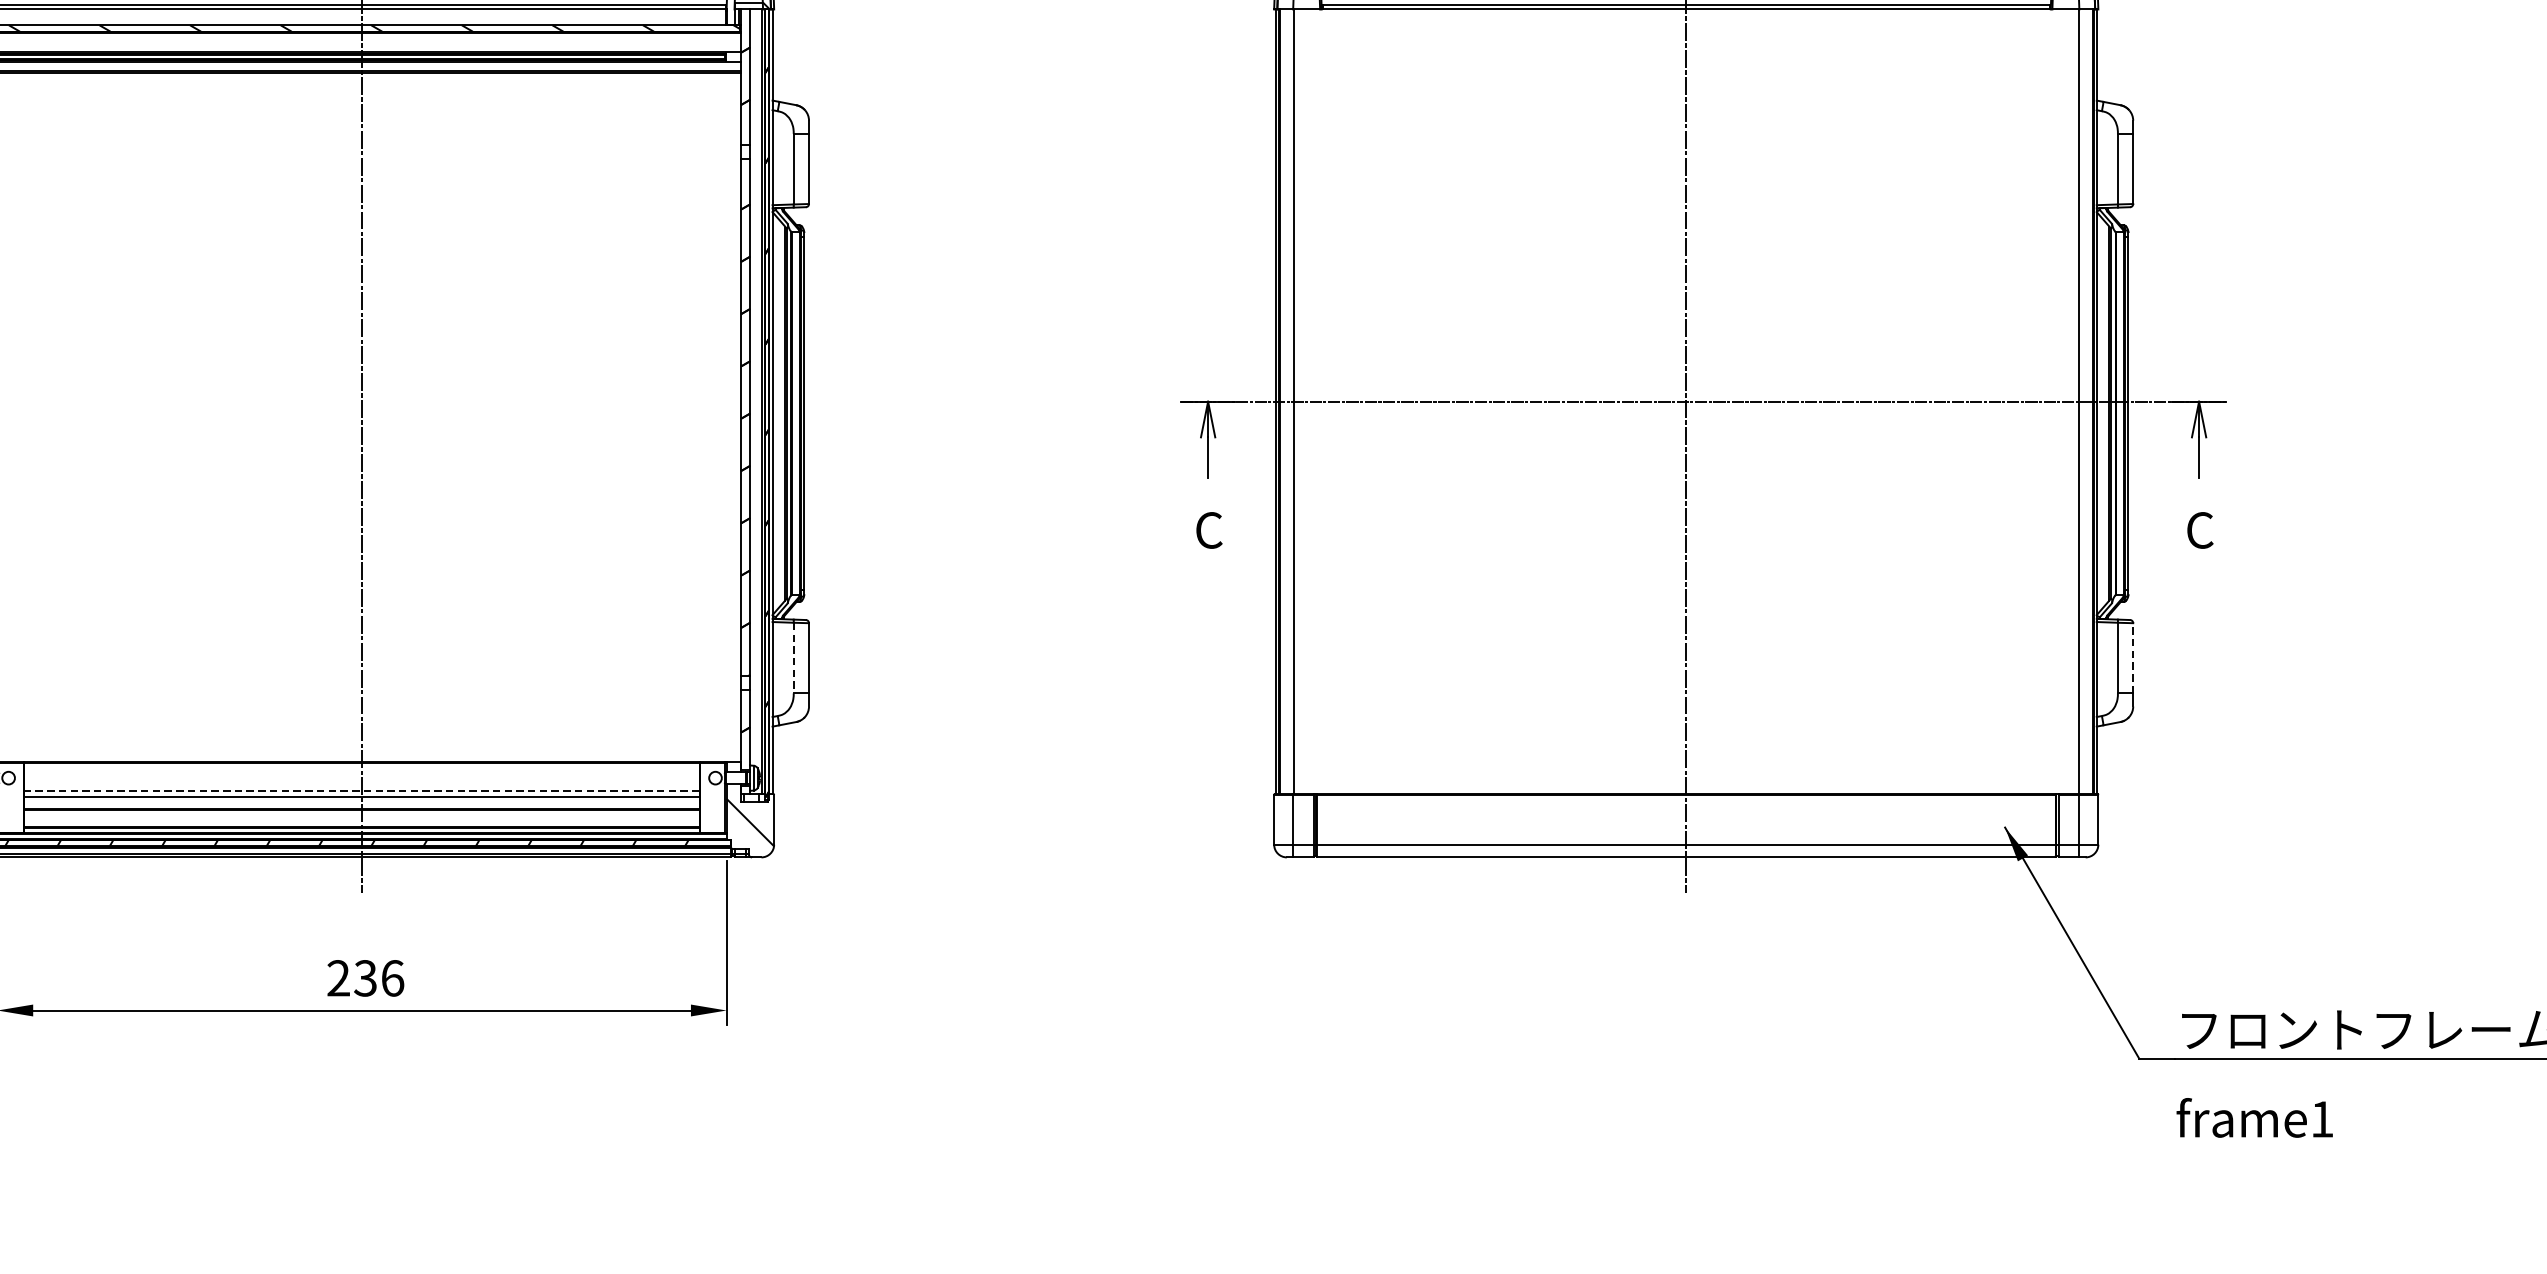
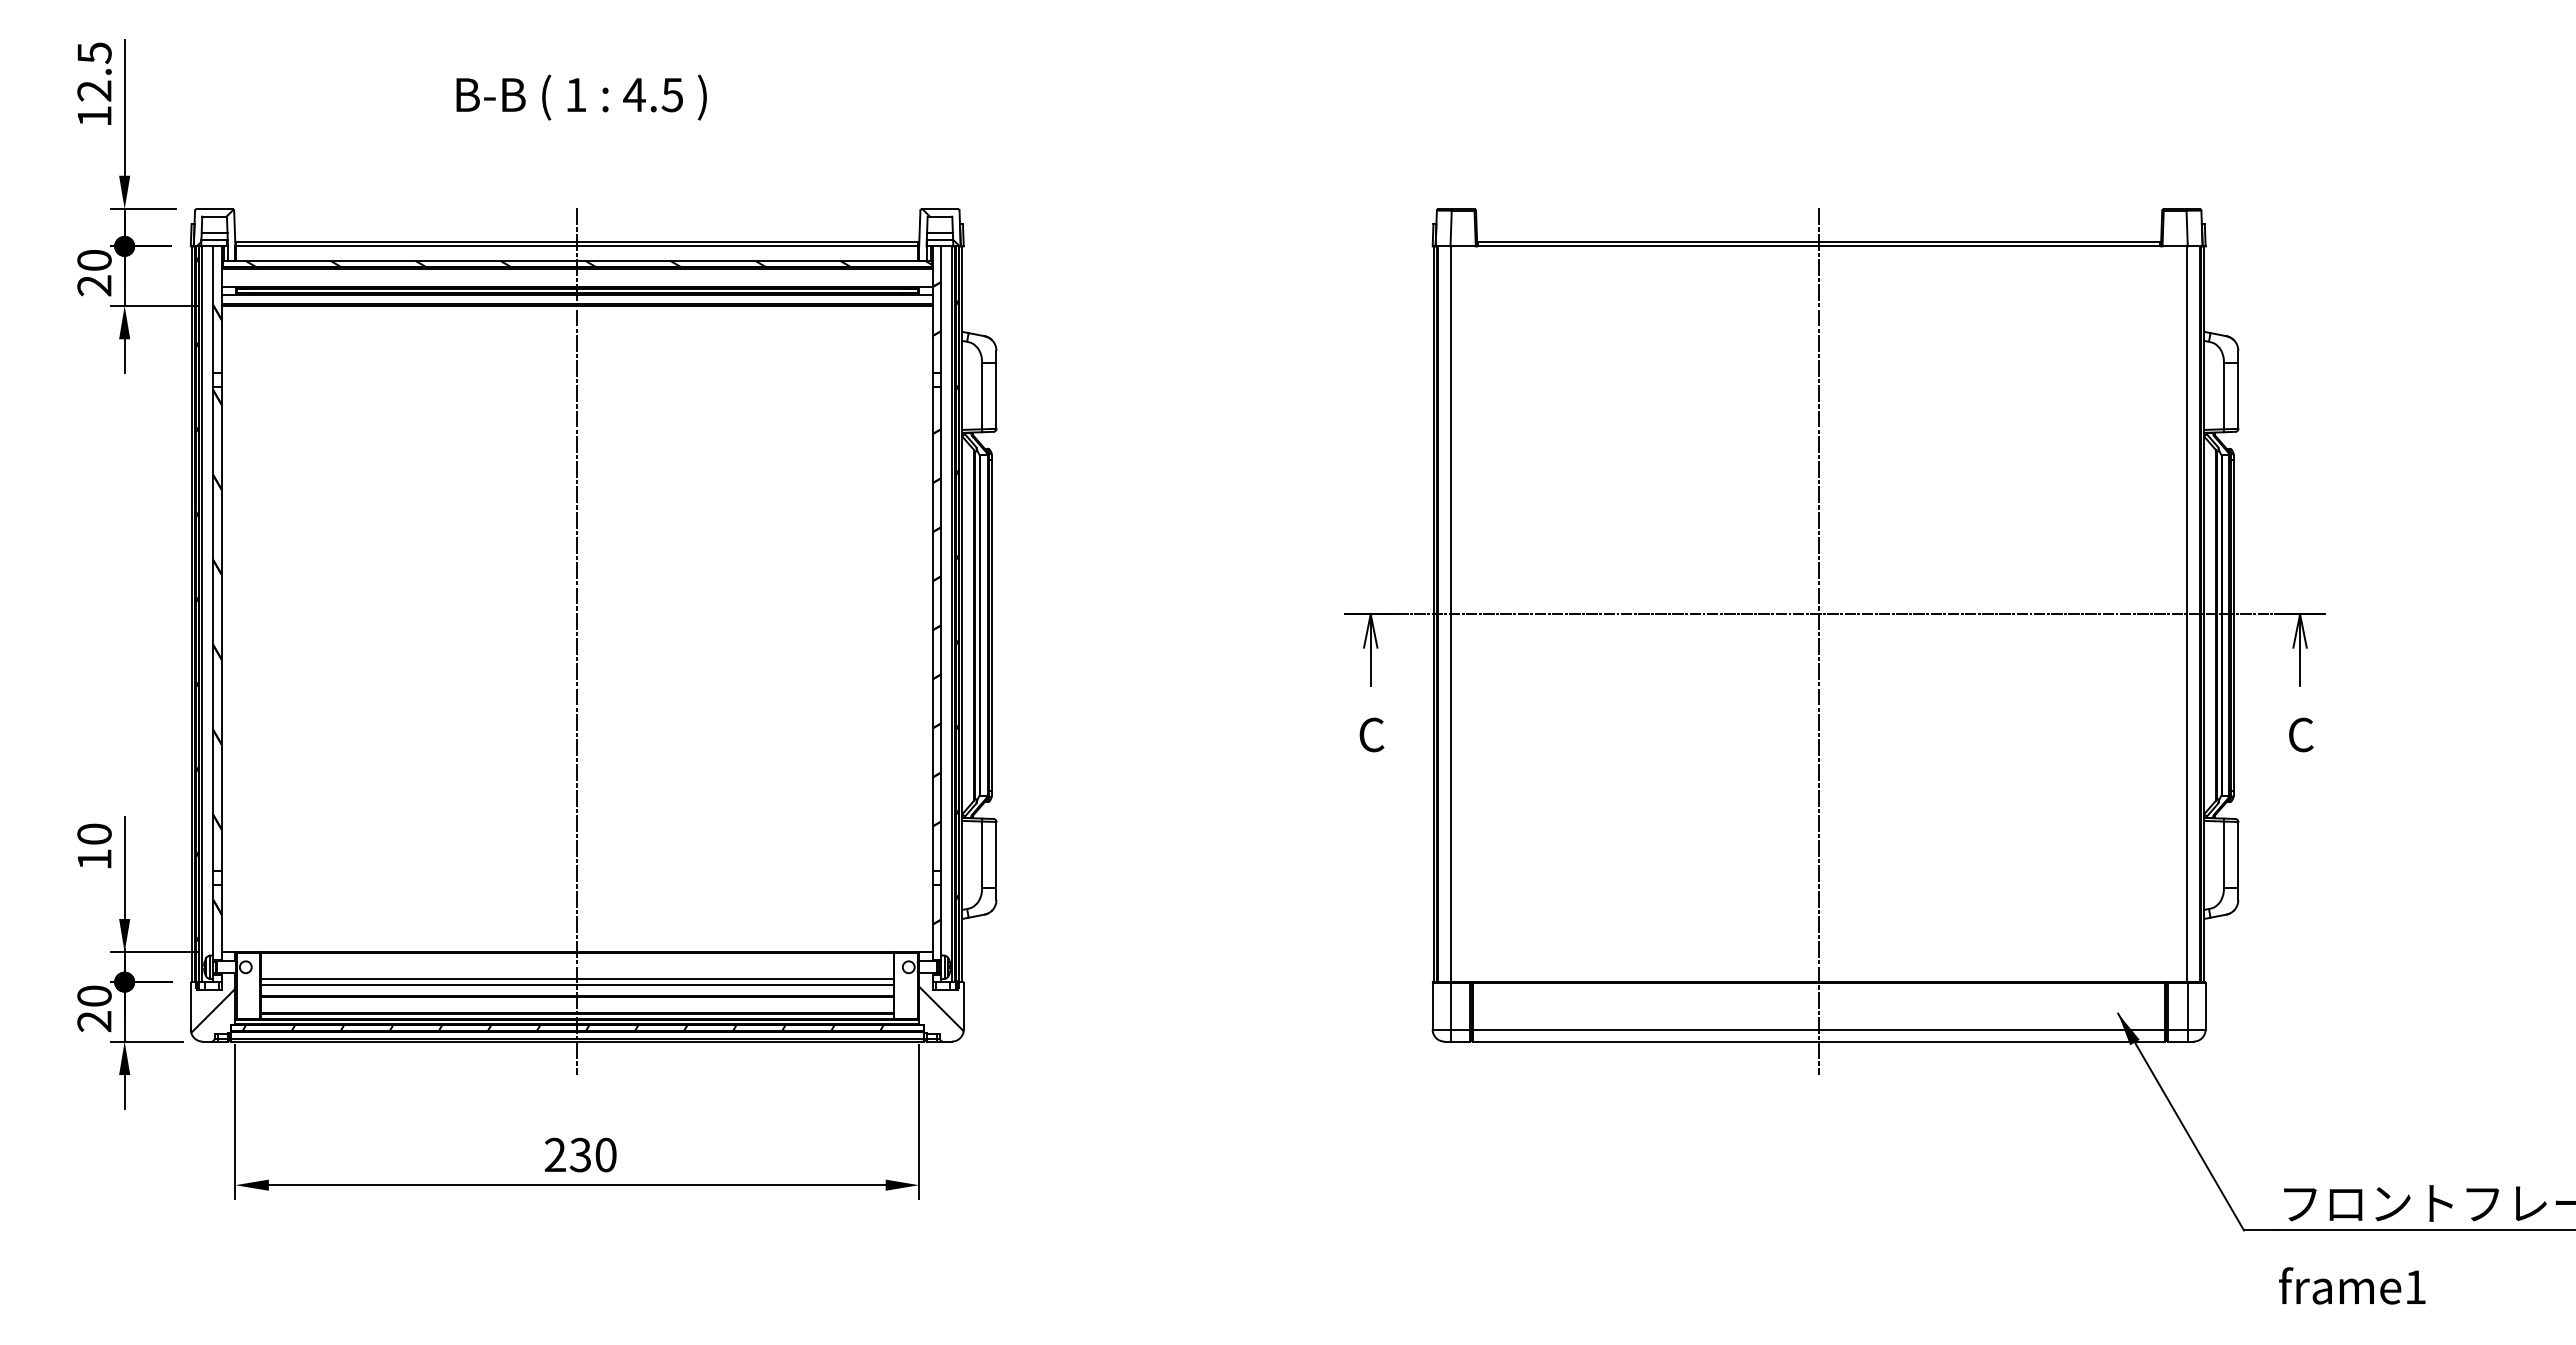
line: (2133, 657) -> (2238, 854), dashed -> solid
line: (794, 658) -> (982, 855), dashed -> solid
line: (362, 791) -> (577, 979), dashed -> solid
text: (392, 977) -> (605, 1154), 236 -> 230

